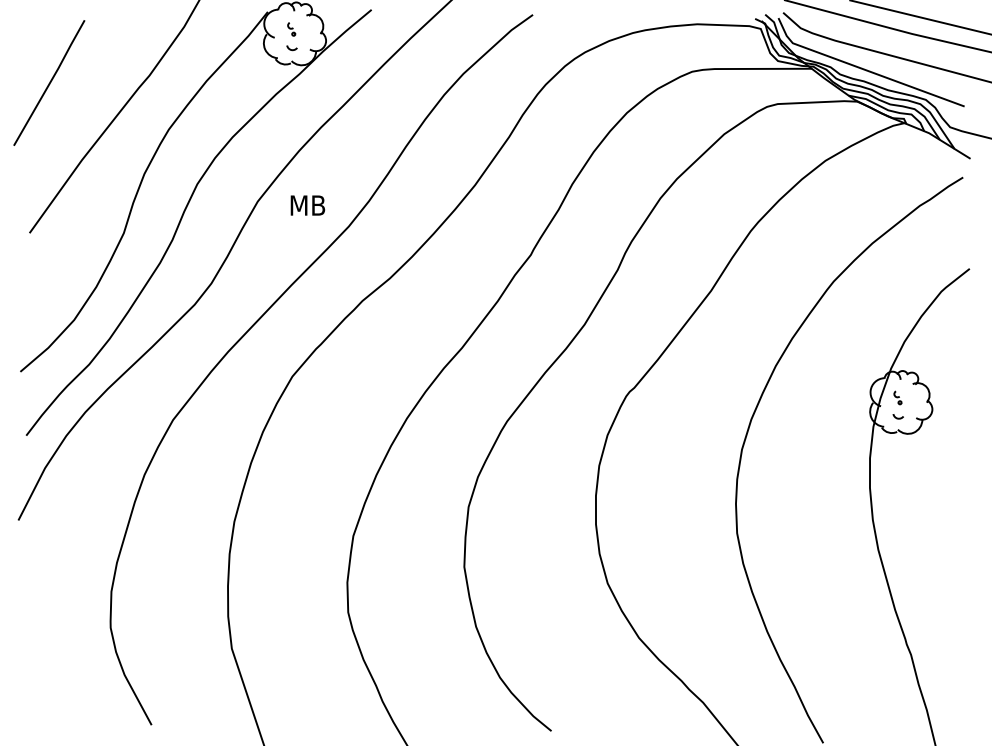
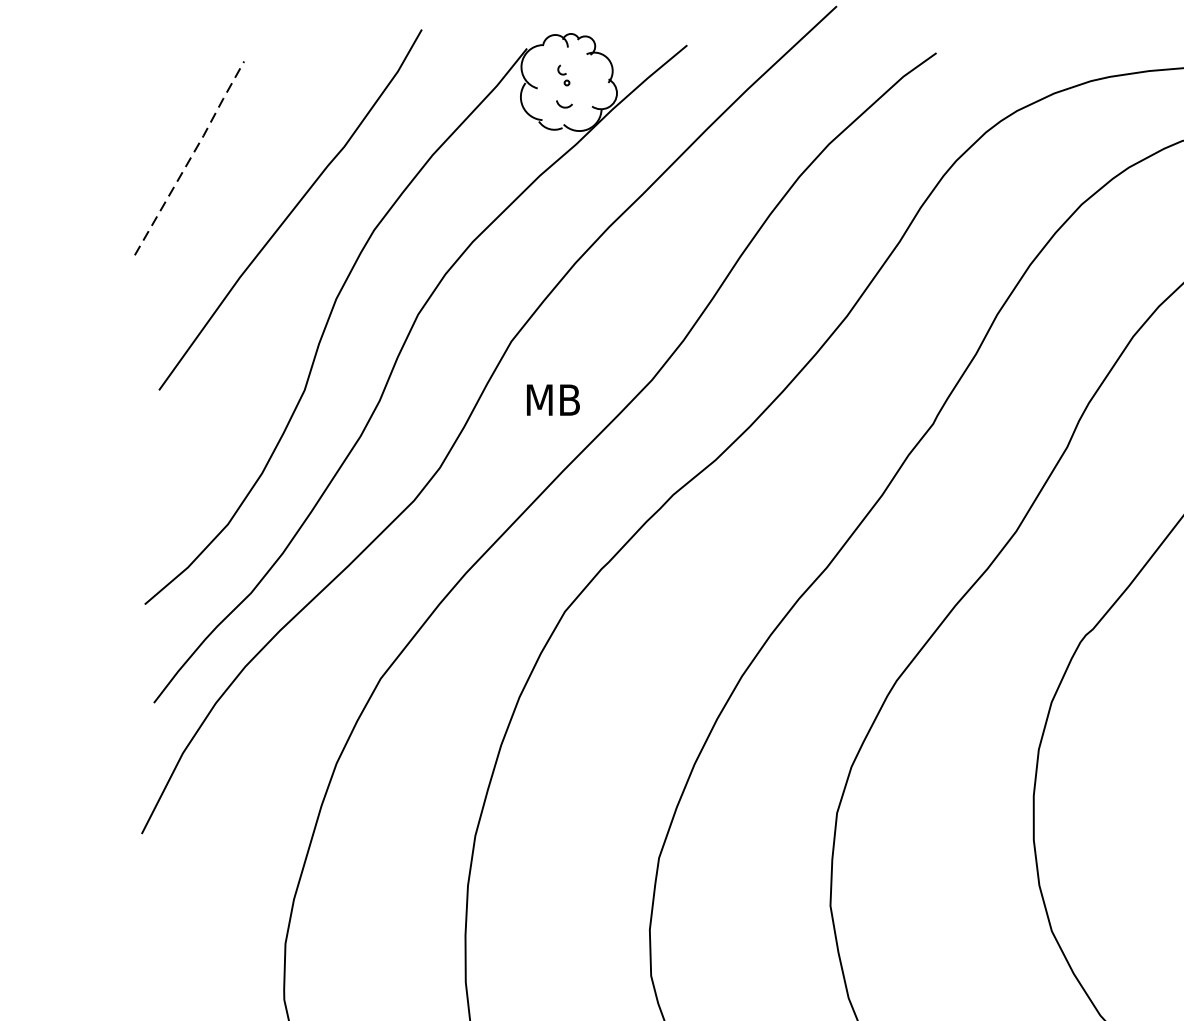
line: (50, 82) -> (191, 157), solid -> dashed
text: (307, 205) -> (552, 400), moved

